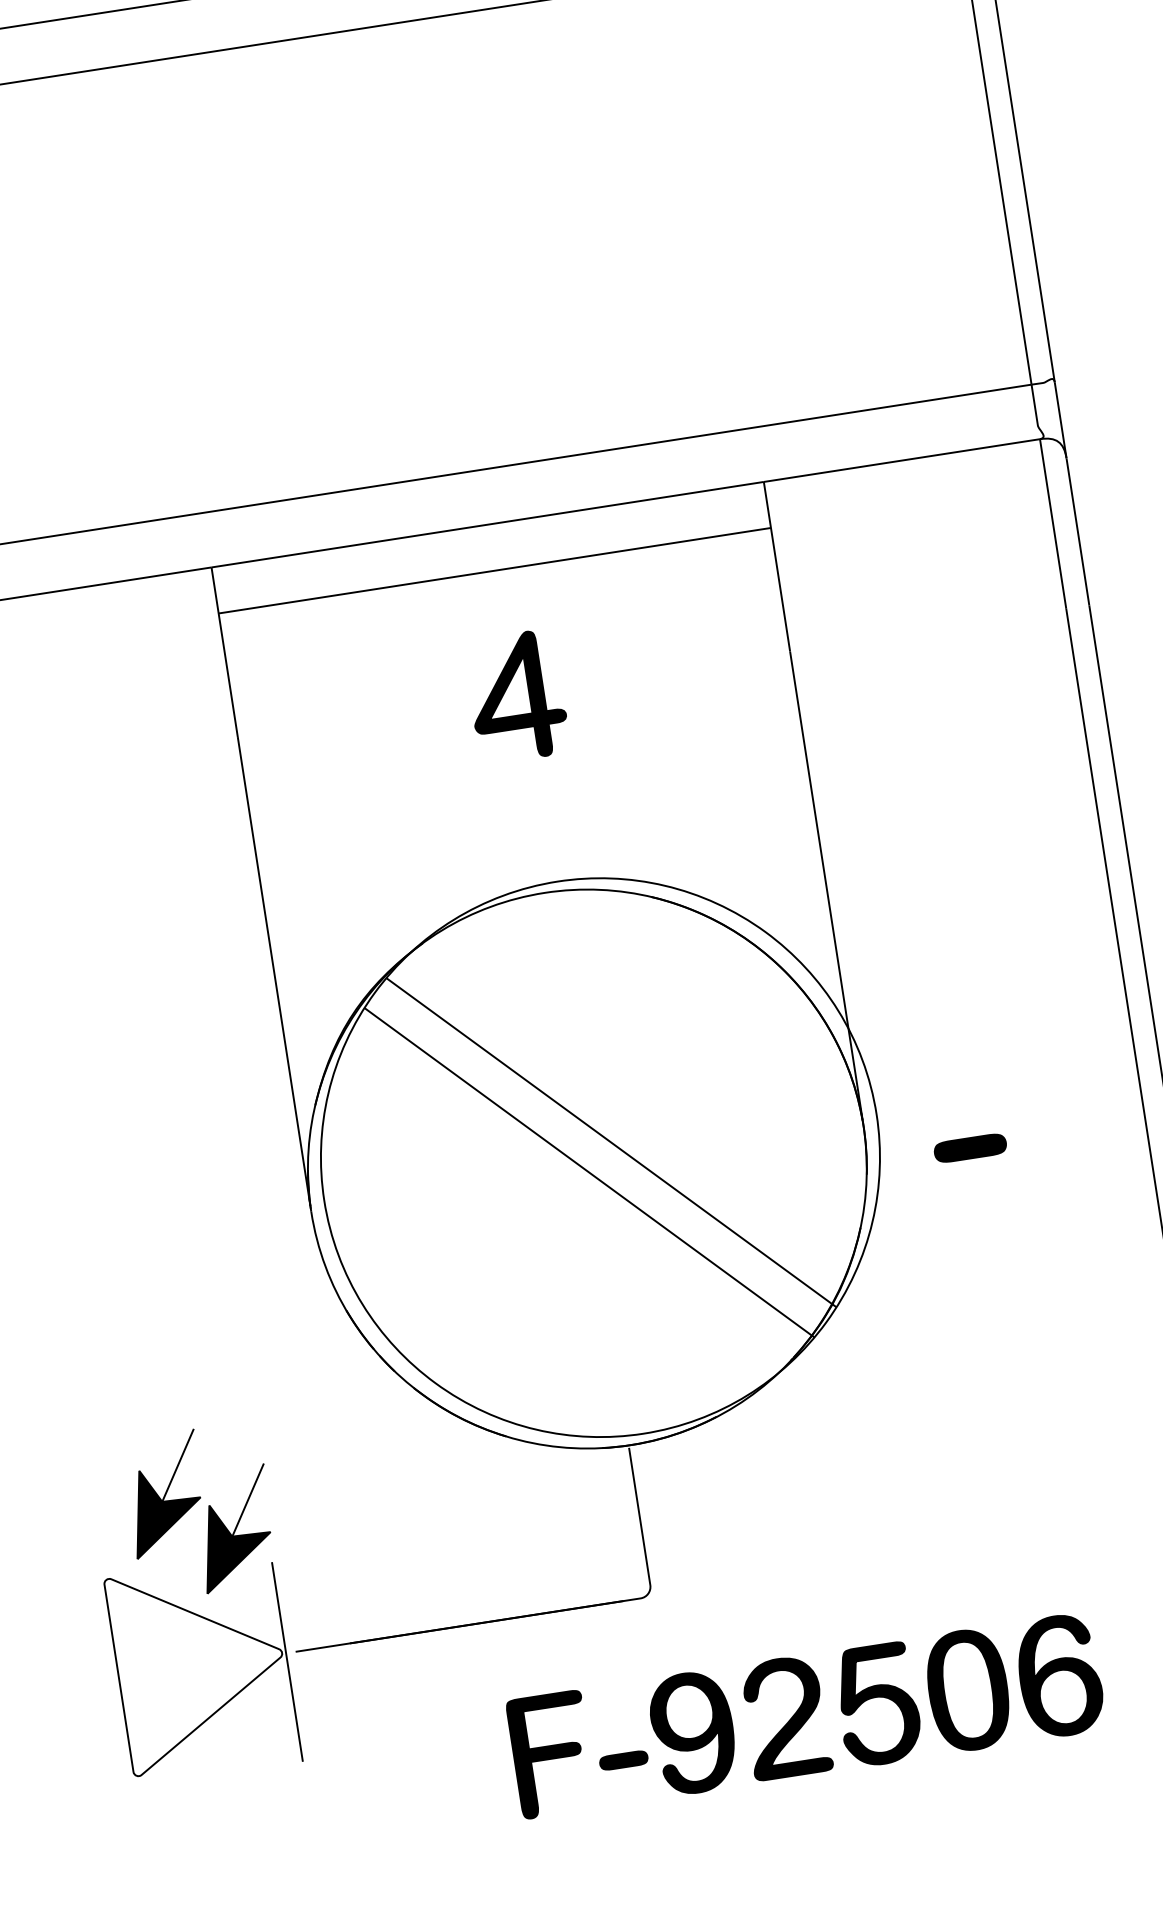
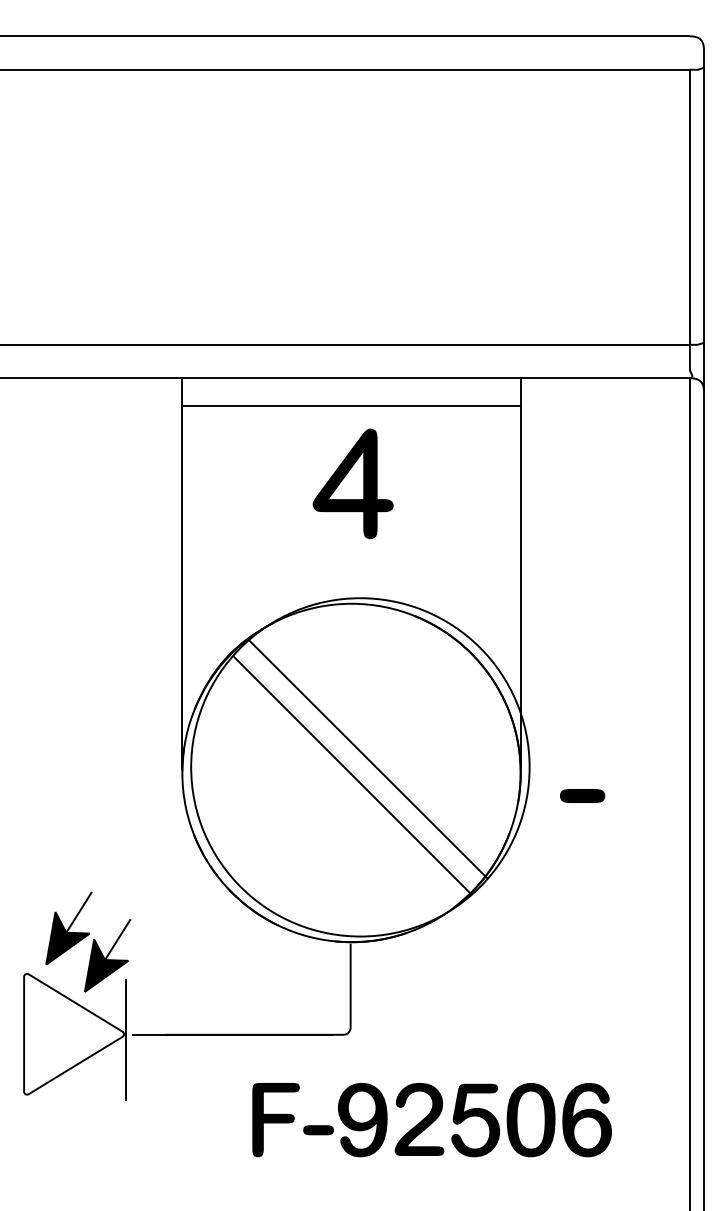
part: (515, 696) -> (352, 483), size x1.43

